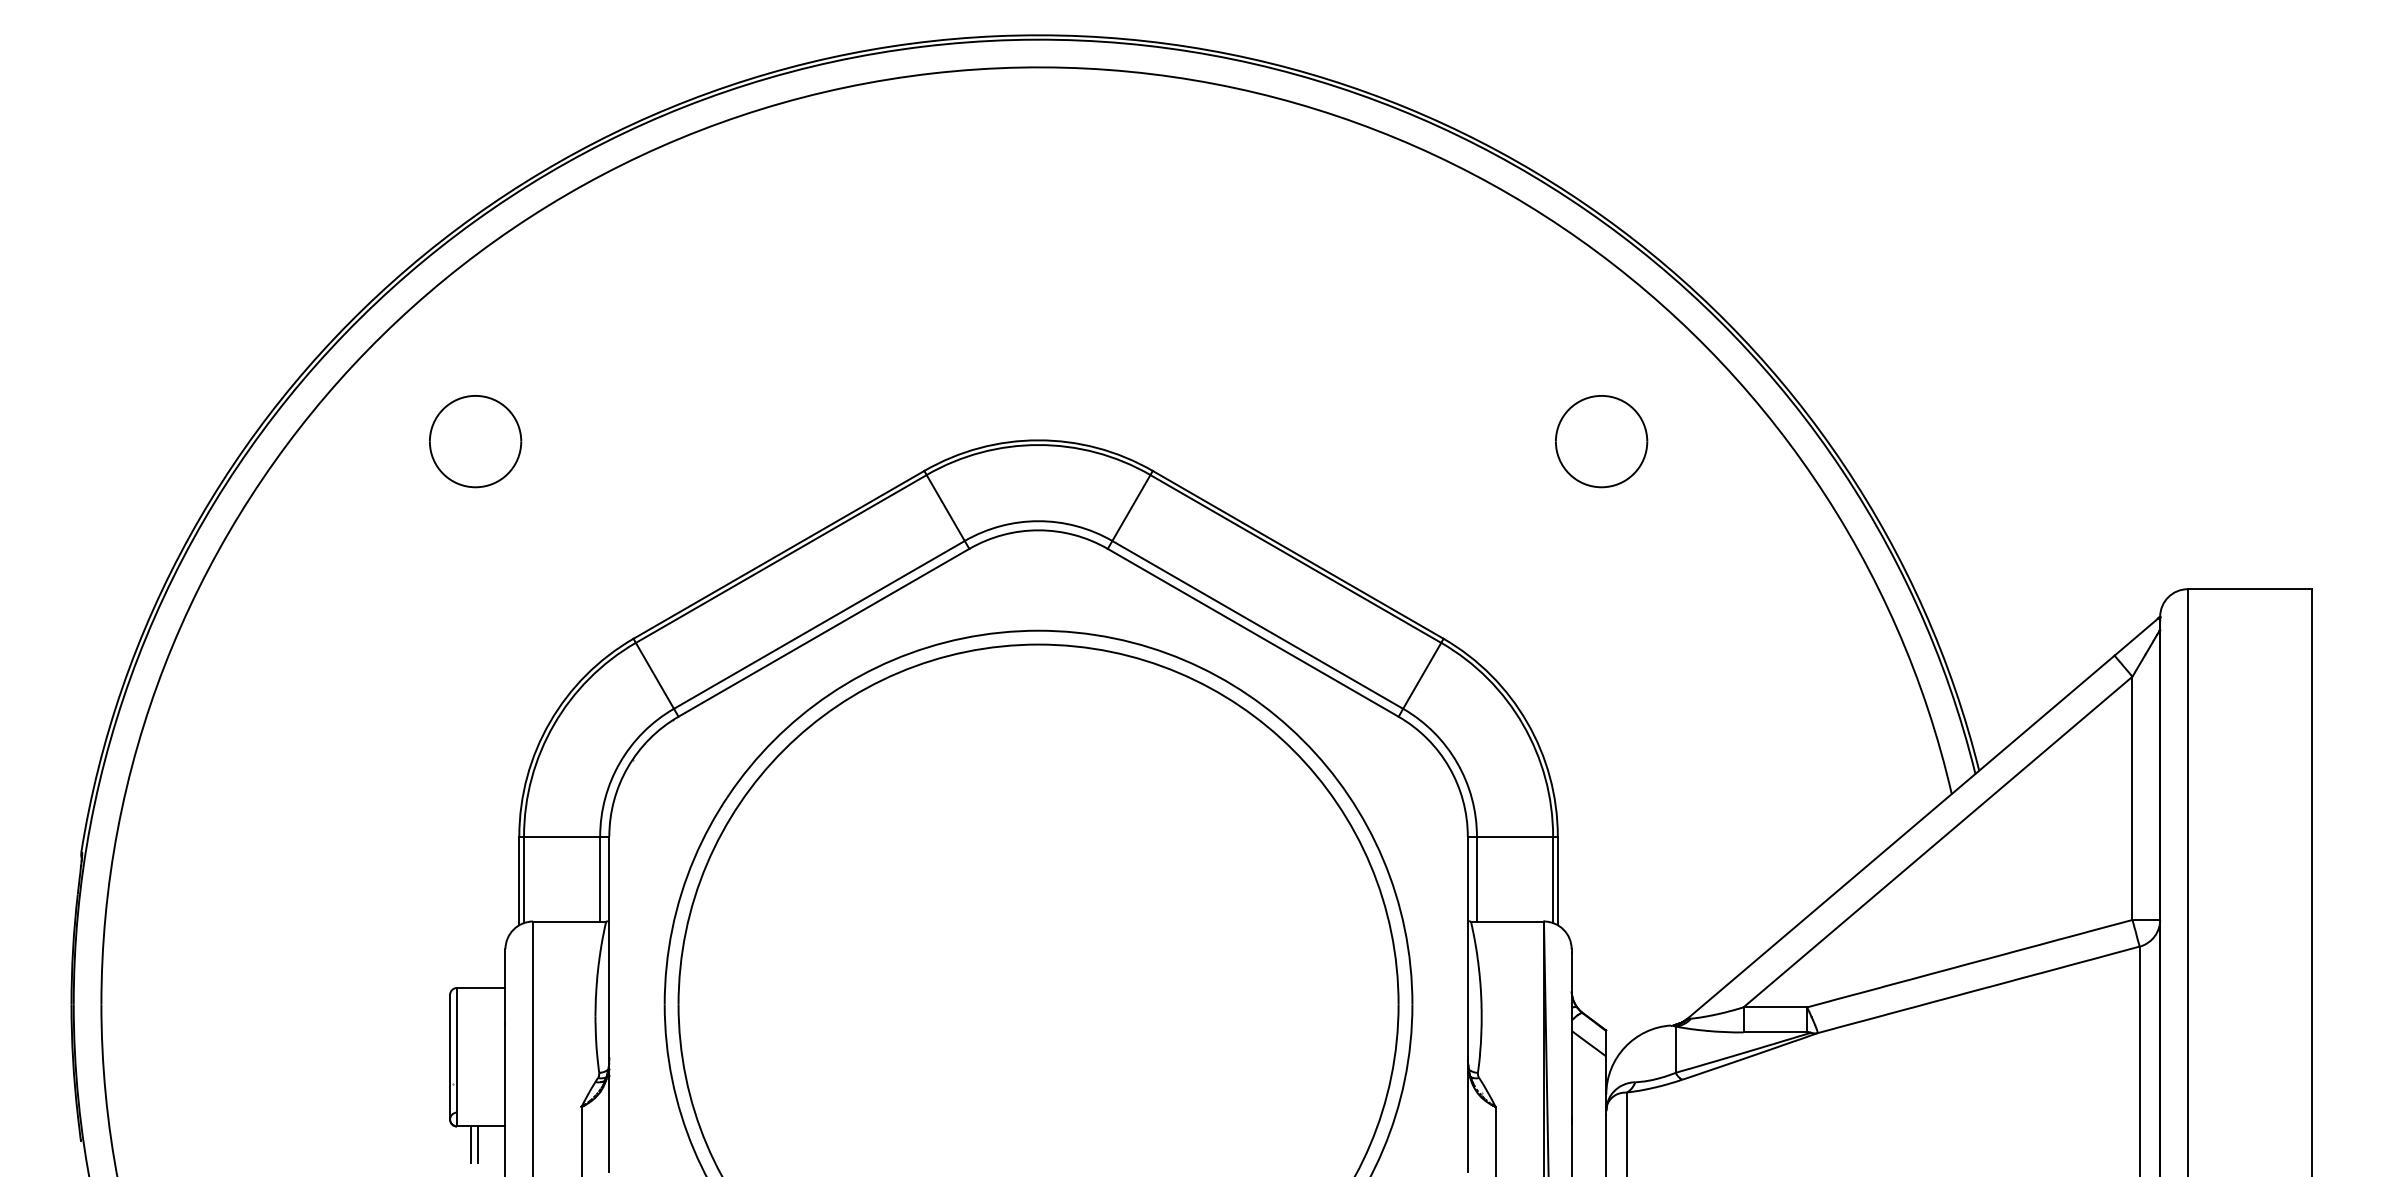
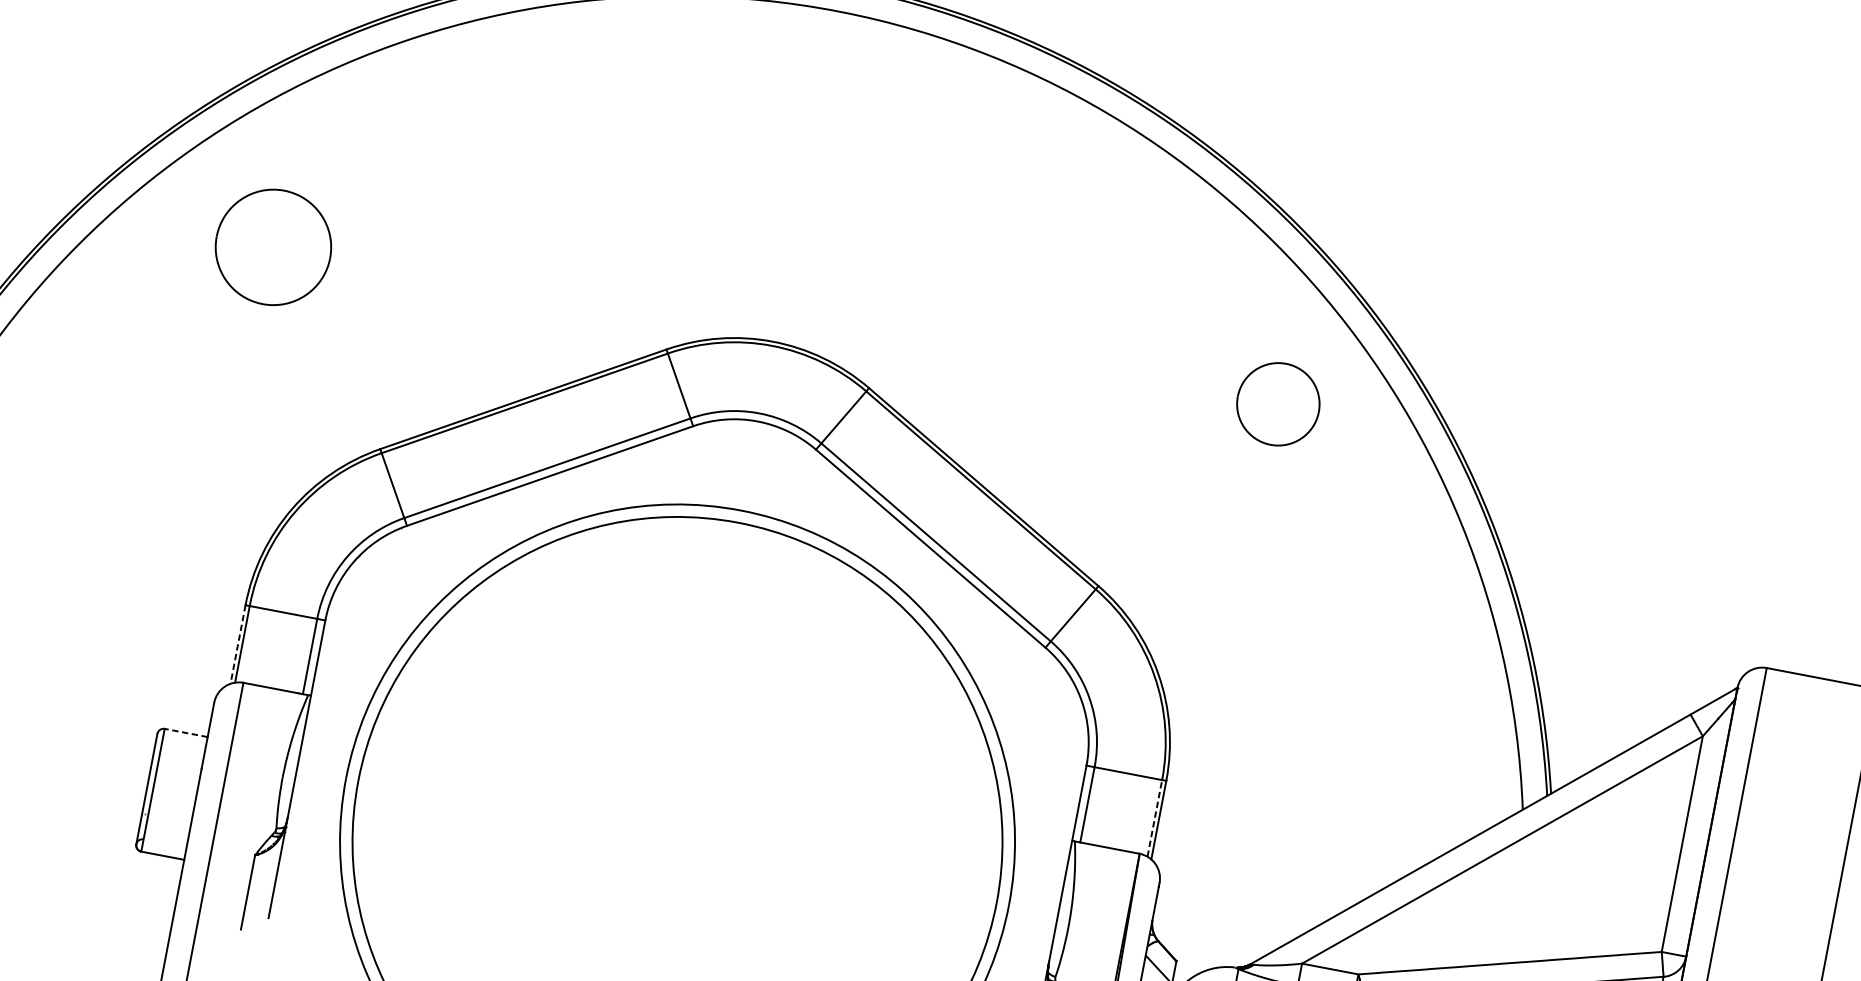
part: (475, 441) -> (273, 247), size x1.4
part: (1601, 441) -> (1278, 404), moved
line: (1553, 879) -> (1155, 818), solid -> dashed
line: (519, 881) -> (238, 645), solid -> dashed
line: (480, 987) -> (185, 732), solid -> dashed
line: (470, 1144) -> (150, 869), removed
line: (477, 1144) -> (156, 871), removed

